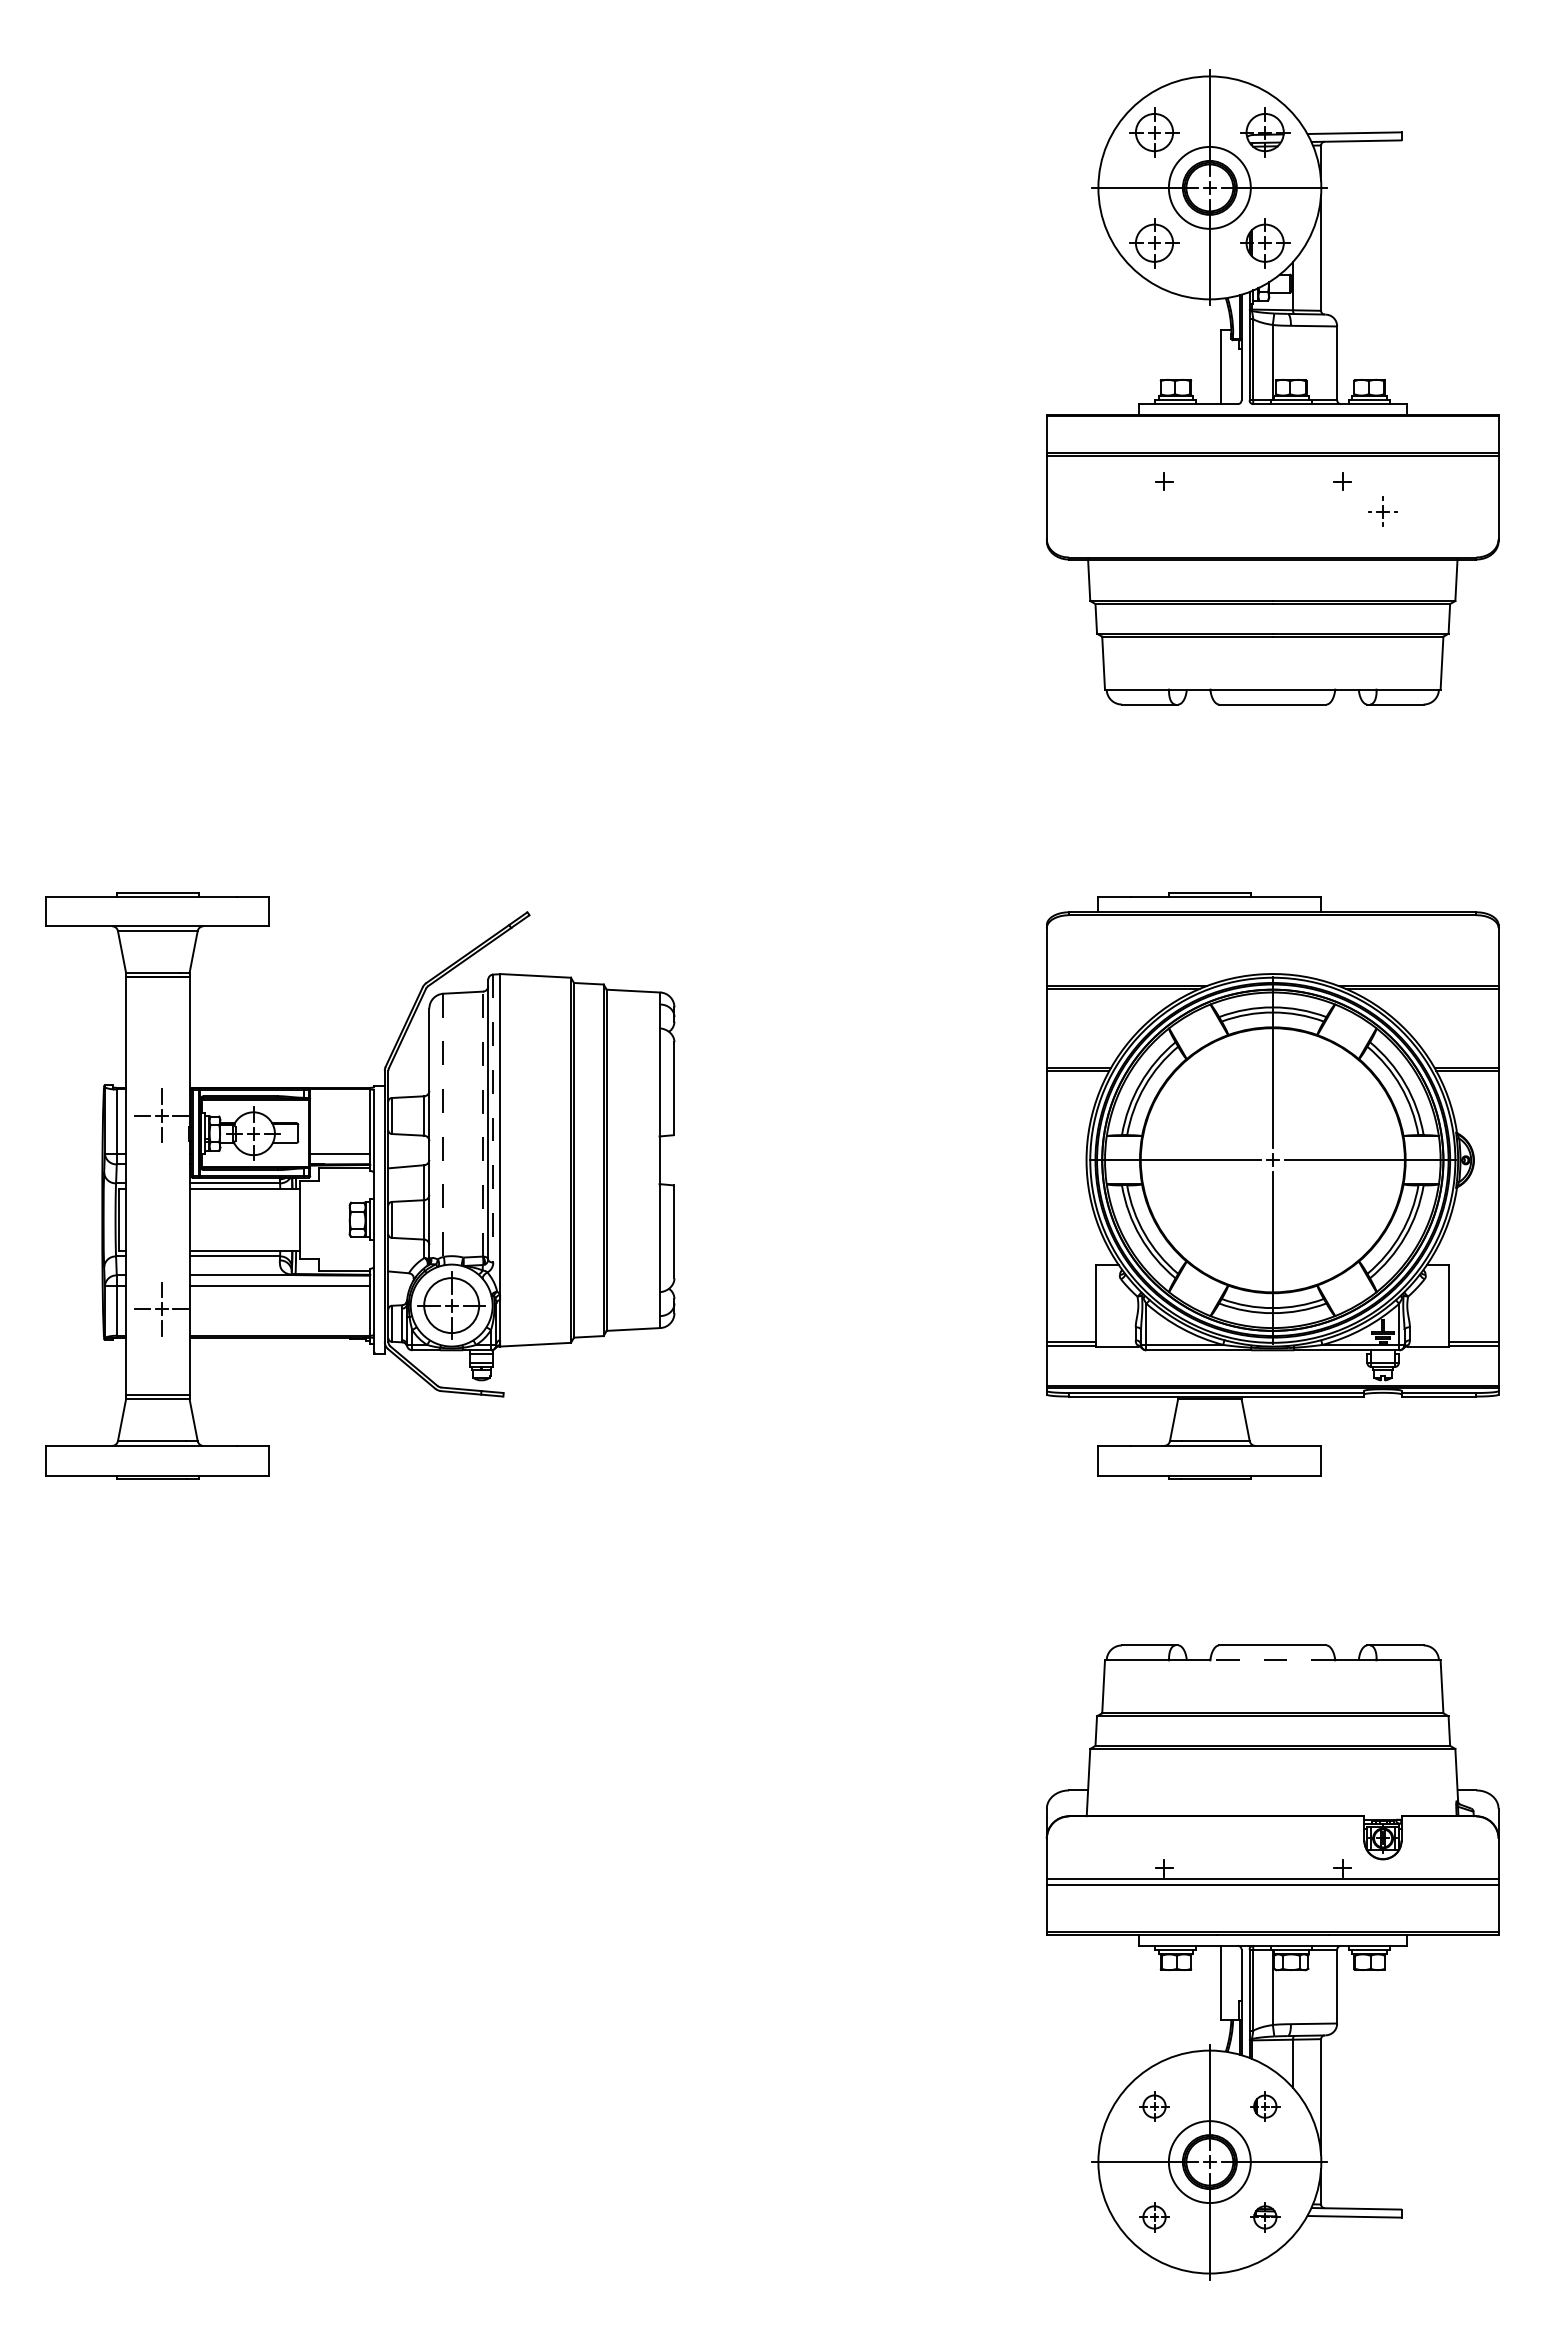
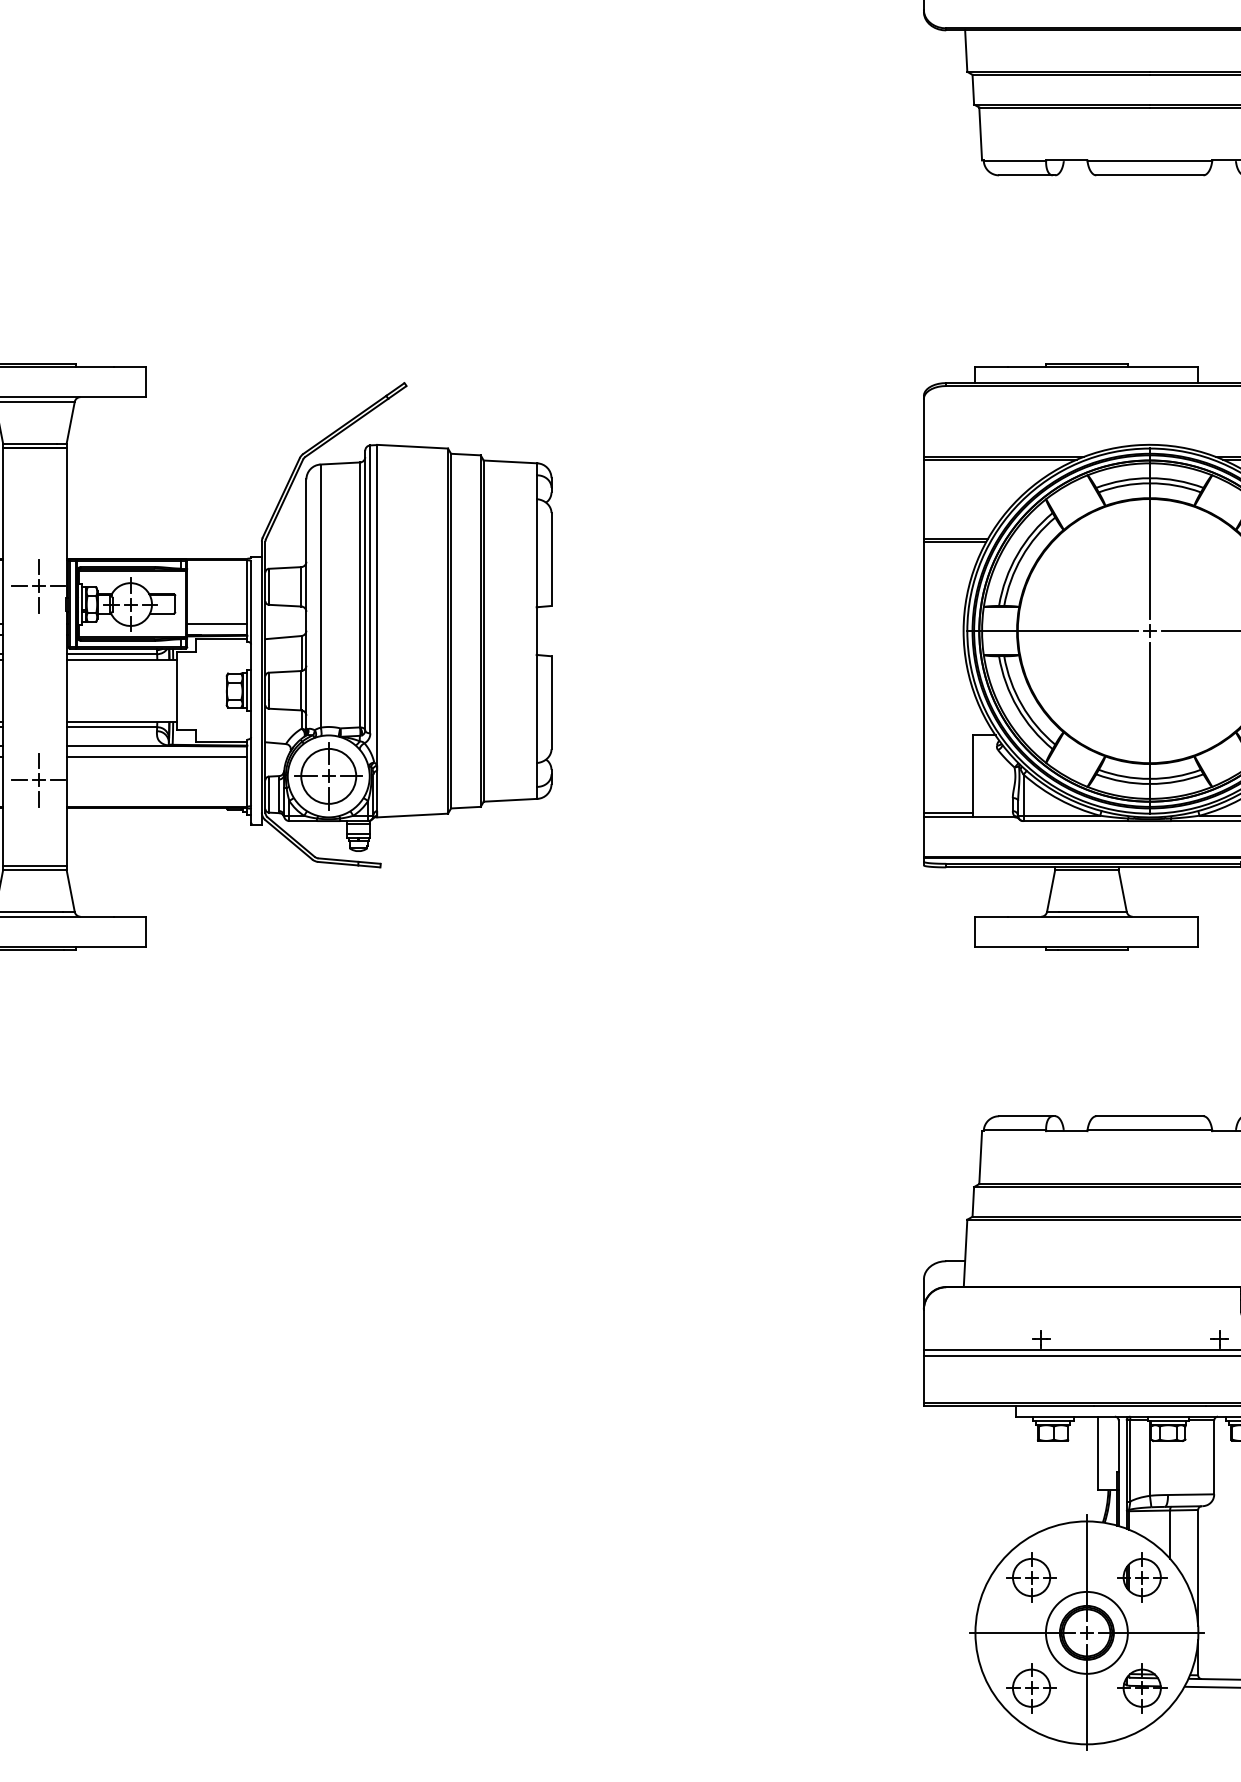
line: (493, 1118) -> (370, 589), dashed -> solid
line: (483, 1123) -> (360, 594), dashed -> solid
line: (443, 1125) -> (320, 596), dashed -> solid
line: (1272, 1659) -> (1149, 1130), dashed -> solid
part: (1154, 2106) -> (1031, 1577), size x1.67
part: (1265, 2106) -> (1142, 1577), size x1.67
part: (1154, 2217) -> (1031, 1688), size x1.67
part: (1265, 2217) -> (1142, 1688), size x1.67

